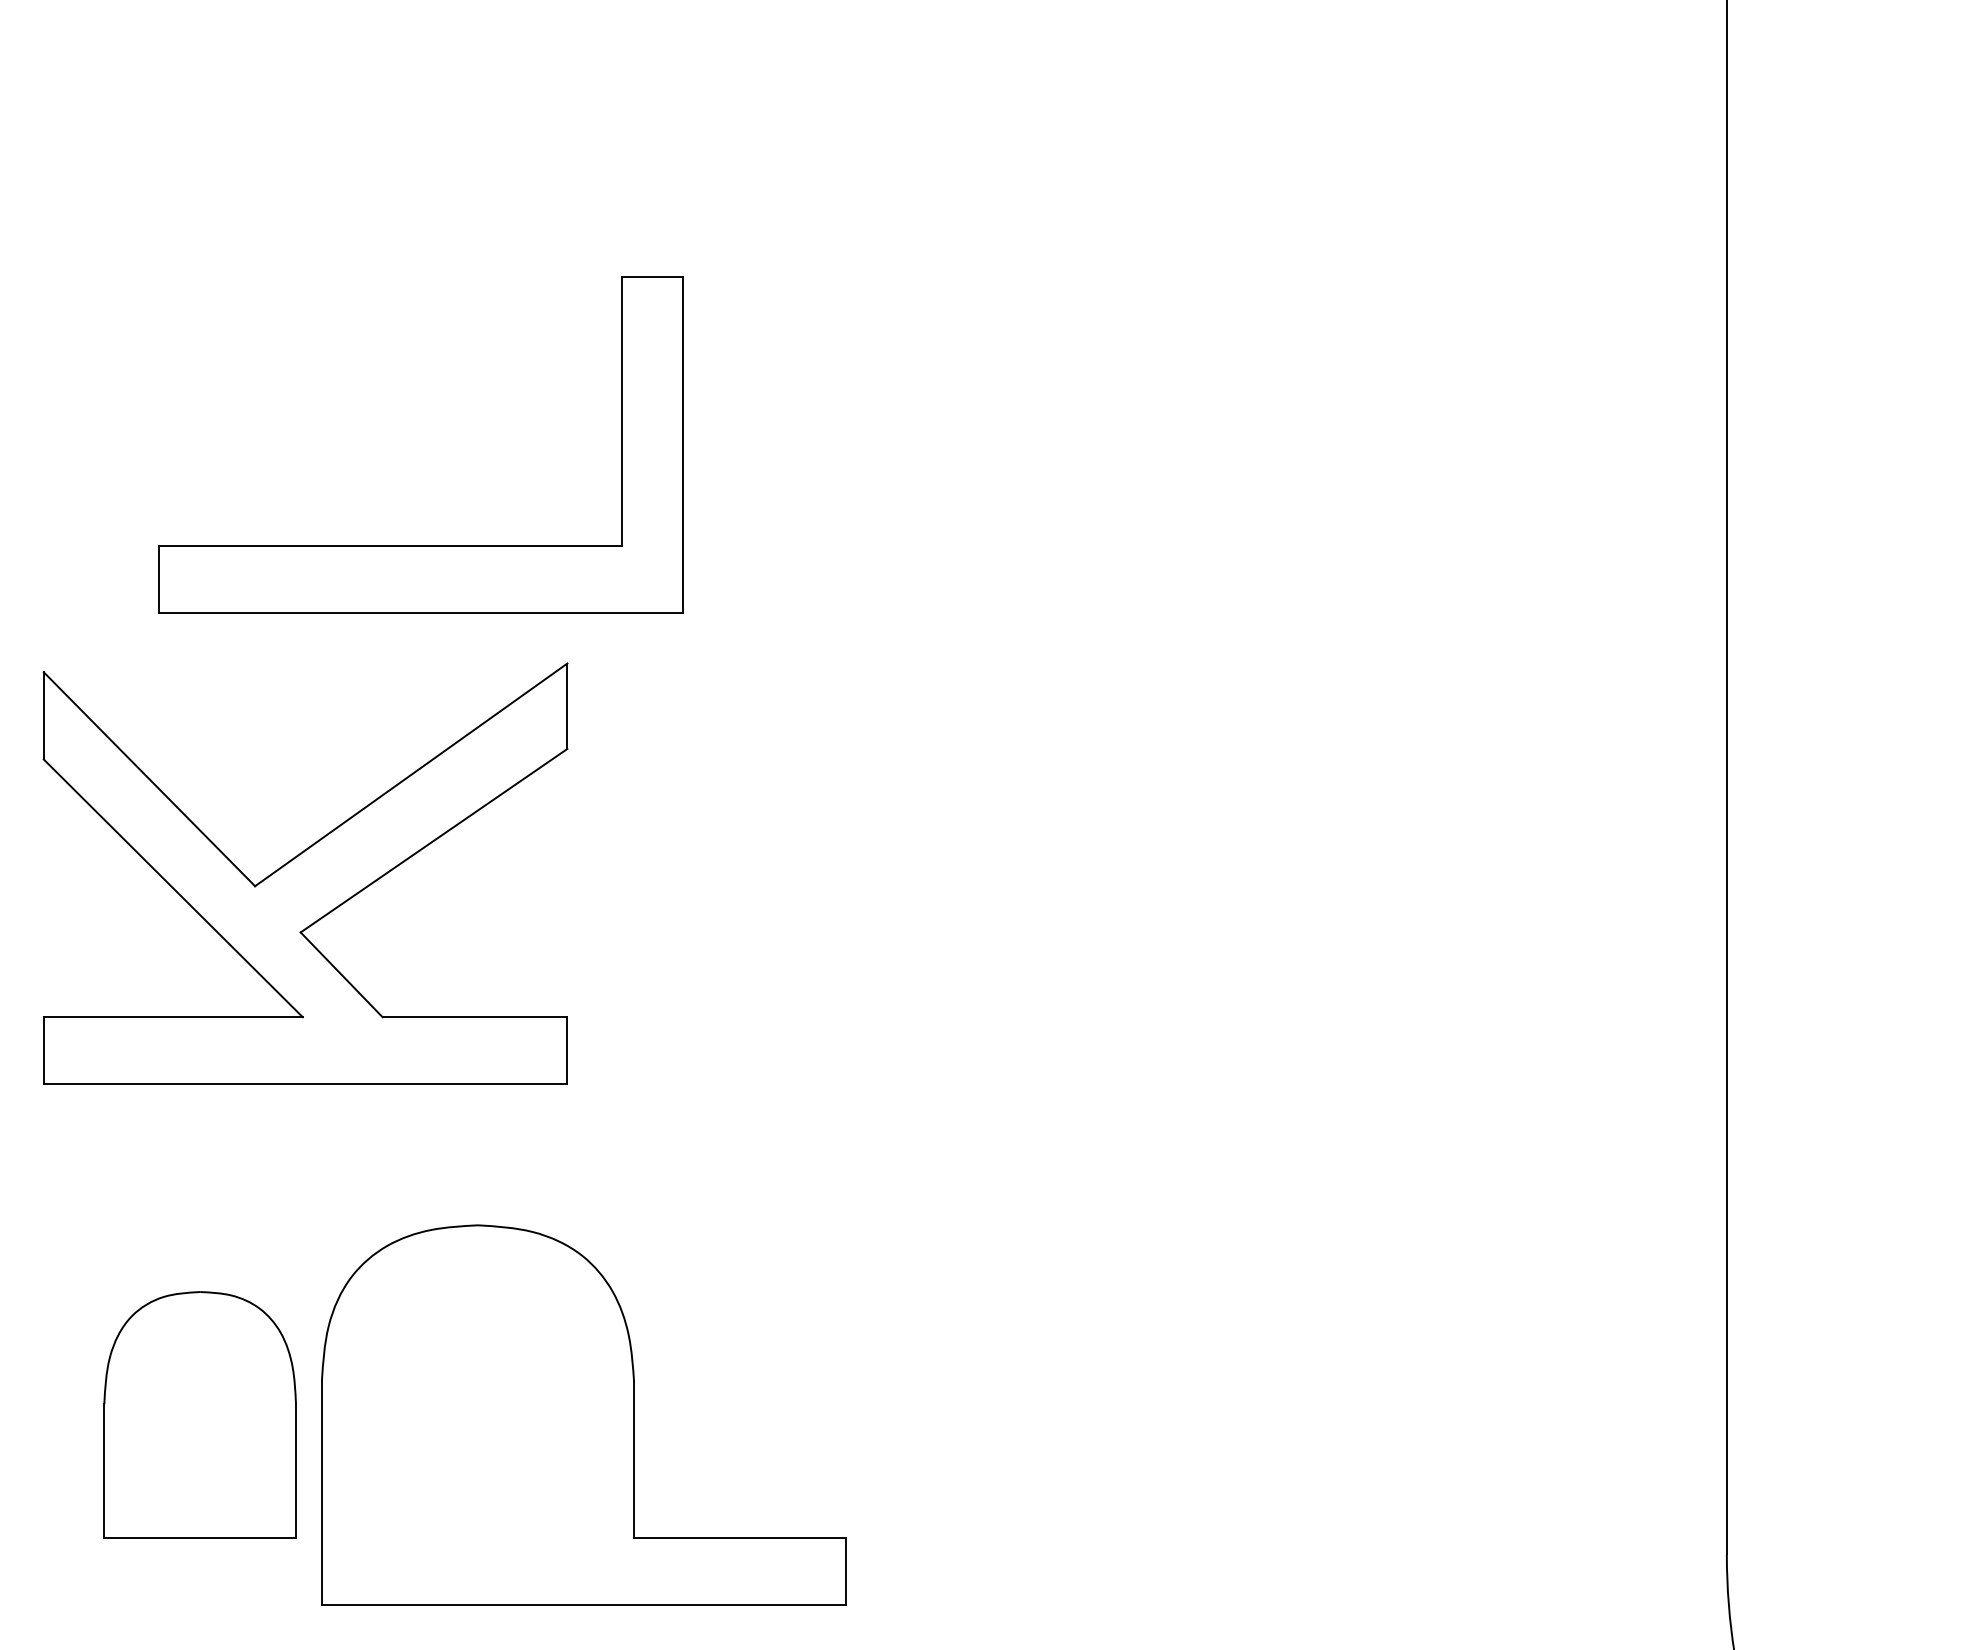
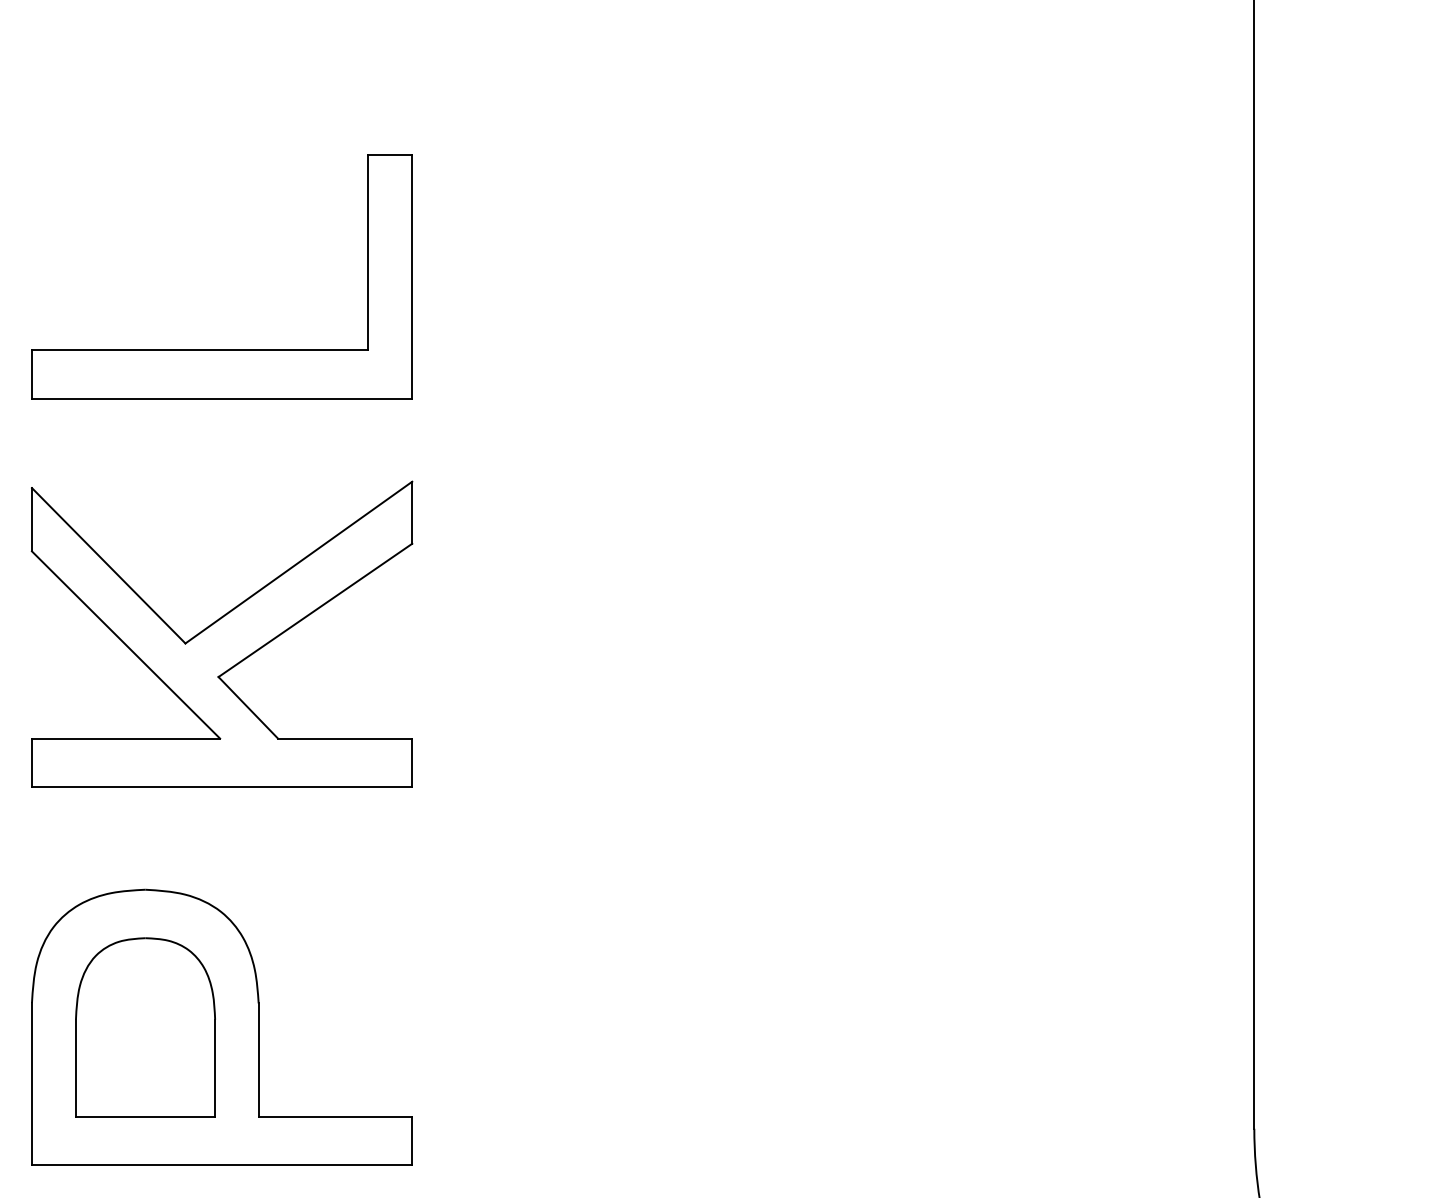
part: (420, 544) -> (221, 349), moved
part: (582, 1413) -> (221, 1026), moved

